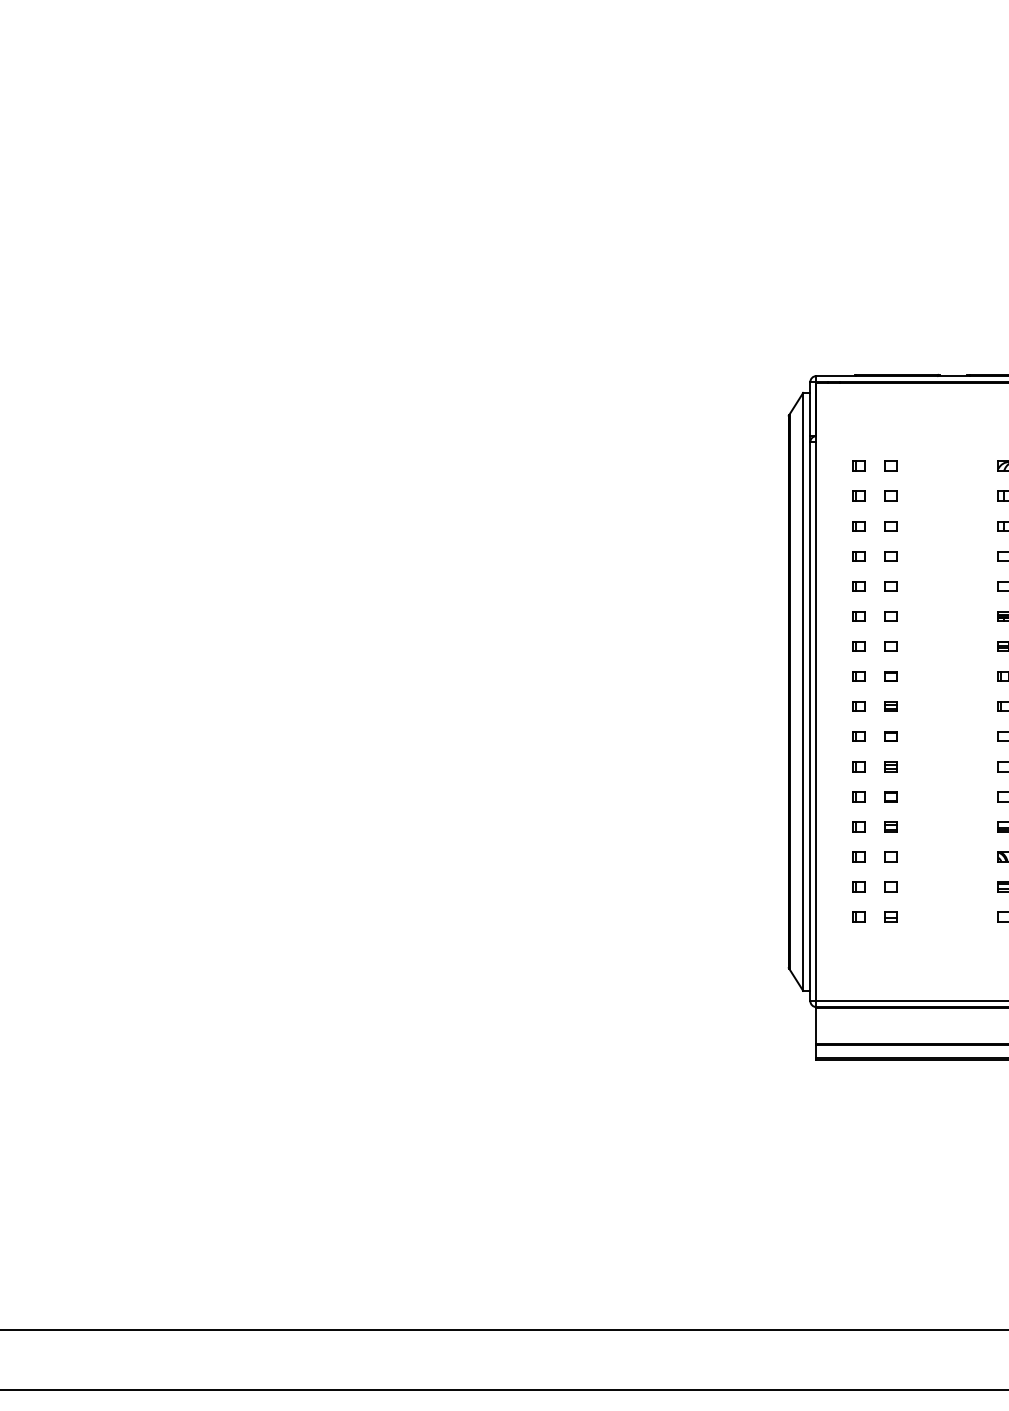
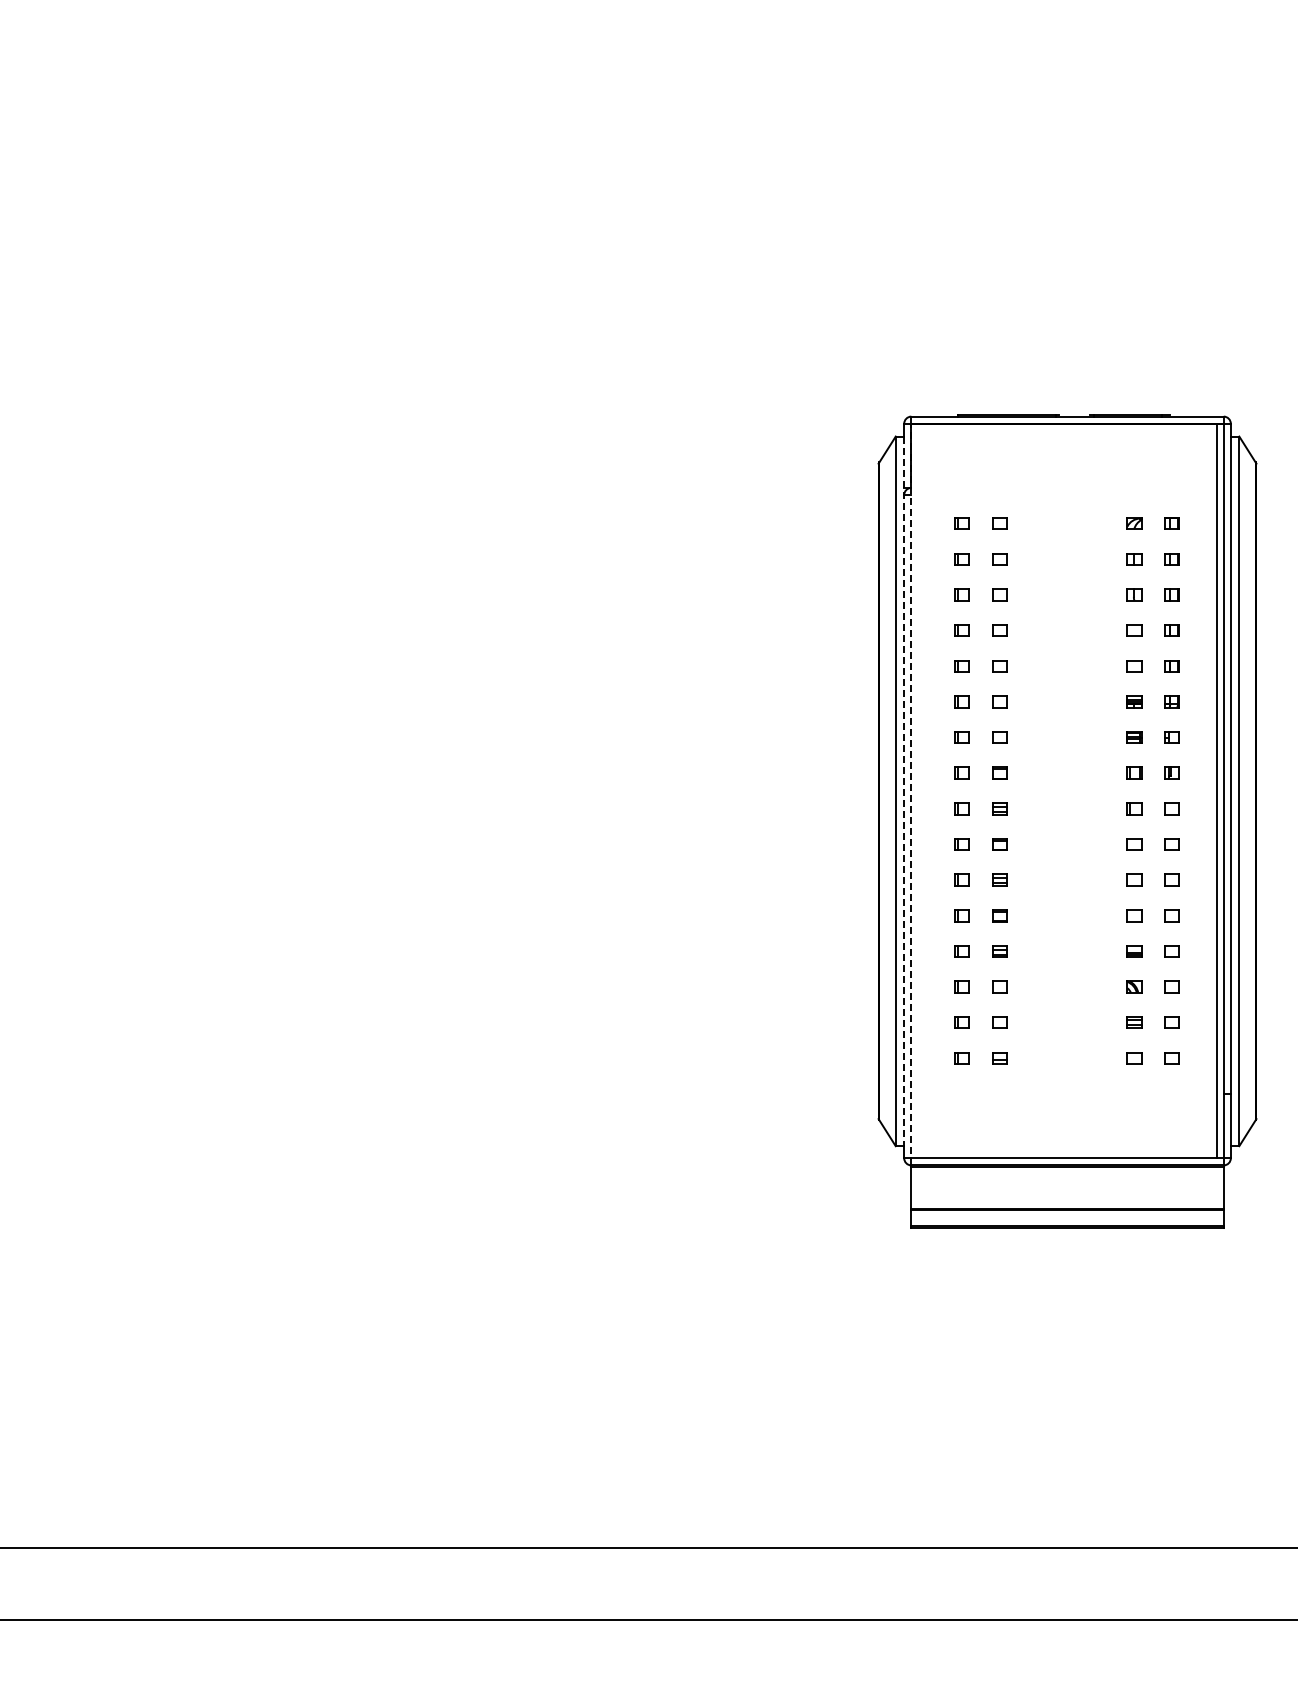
line: (810, 692) -> (904, 791), solid -> dashed
line: (816, 694) -> (911, 794), solid -> dashed

